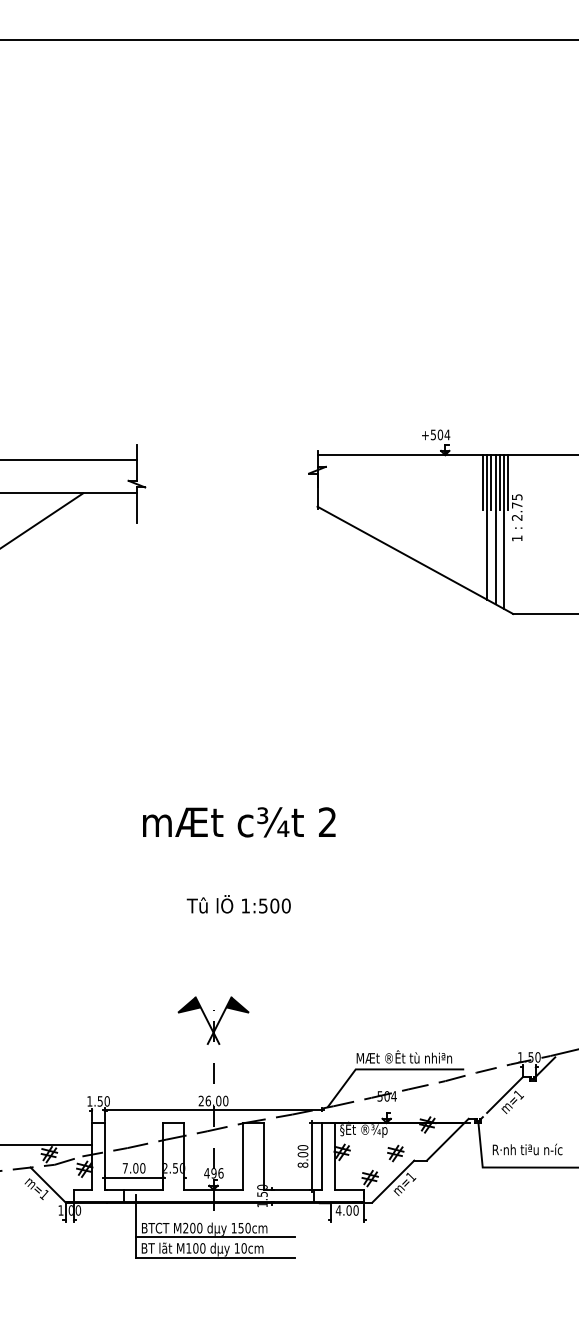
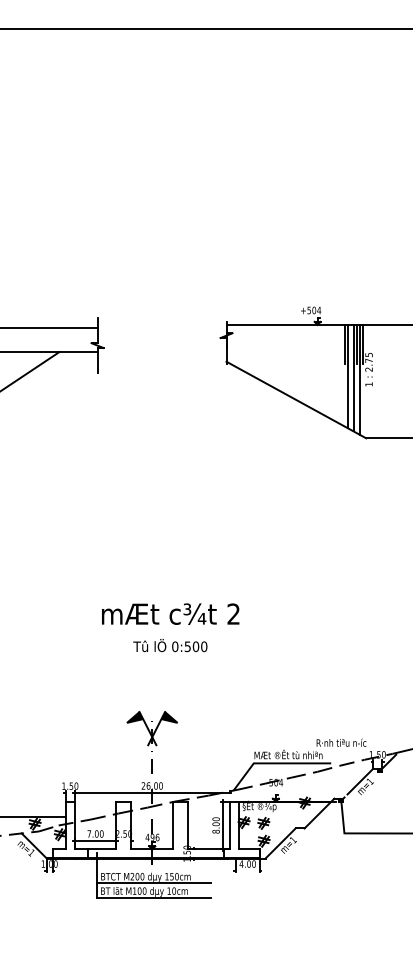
line: (491, 482) -> (350, 344), removed
text: (239, 822) -> (170, 614), moved
text: (245, 905) -> (175, 646), 1:500 -> 0:500
text: (527, 1149) -> (341, 742), moved
part: (395, 1153) -> (263, 823), moved

